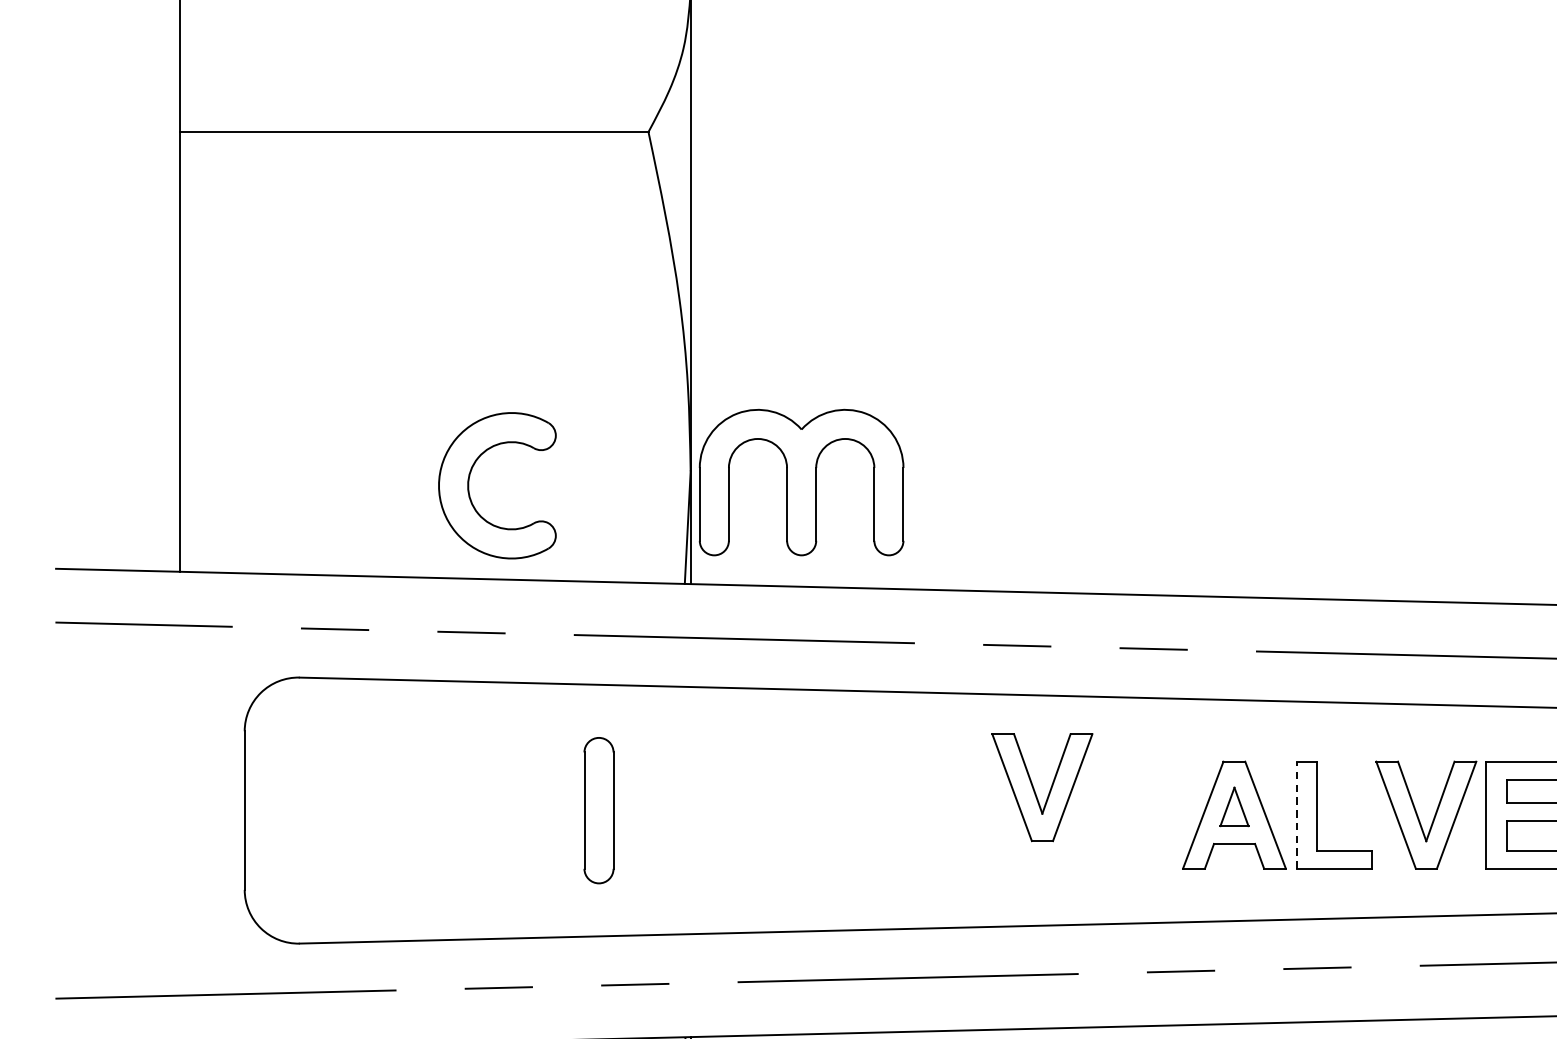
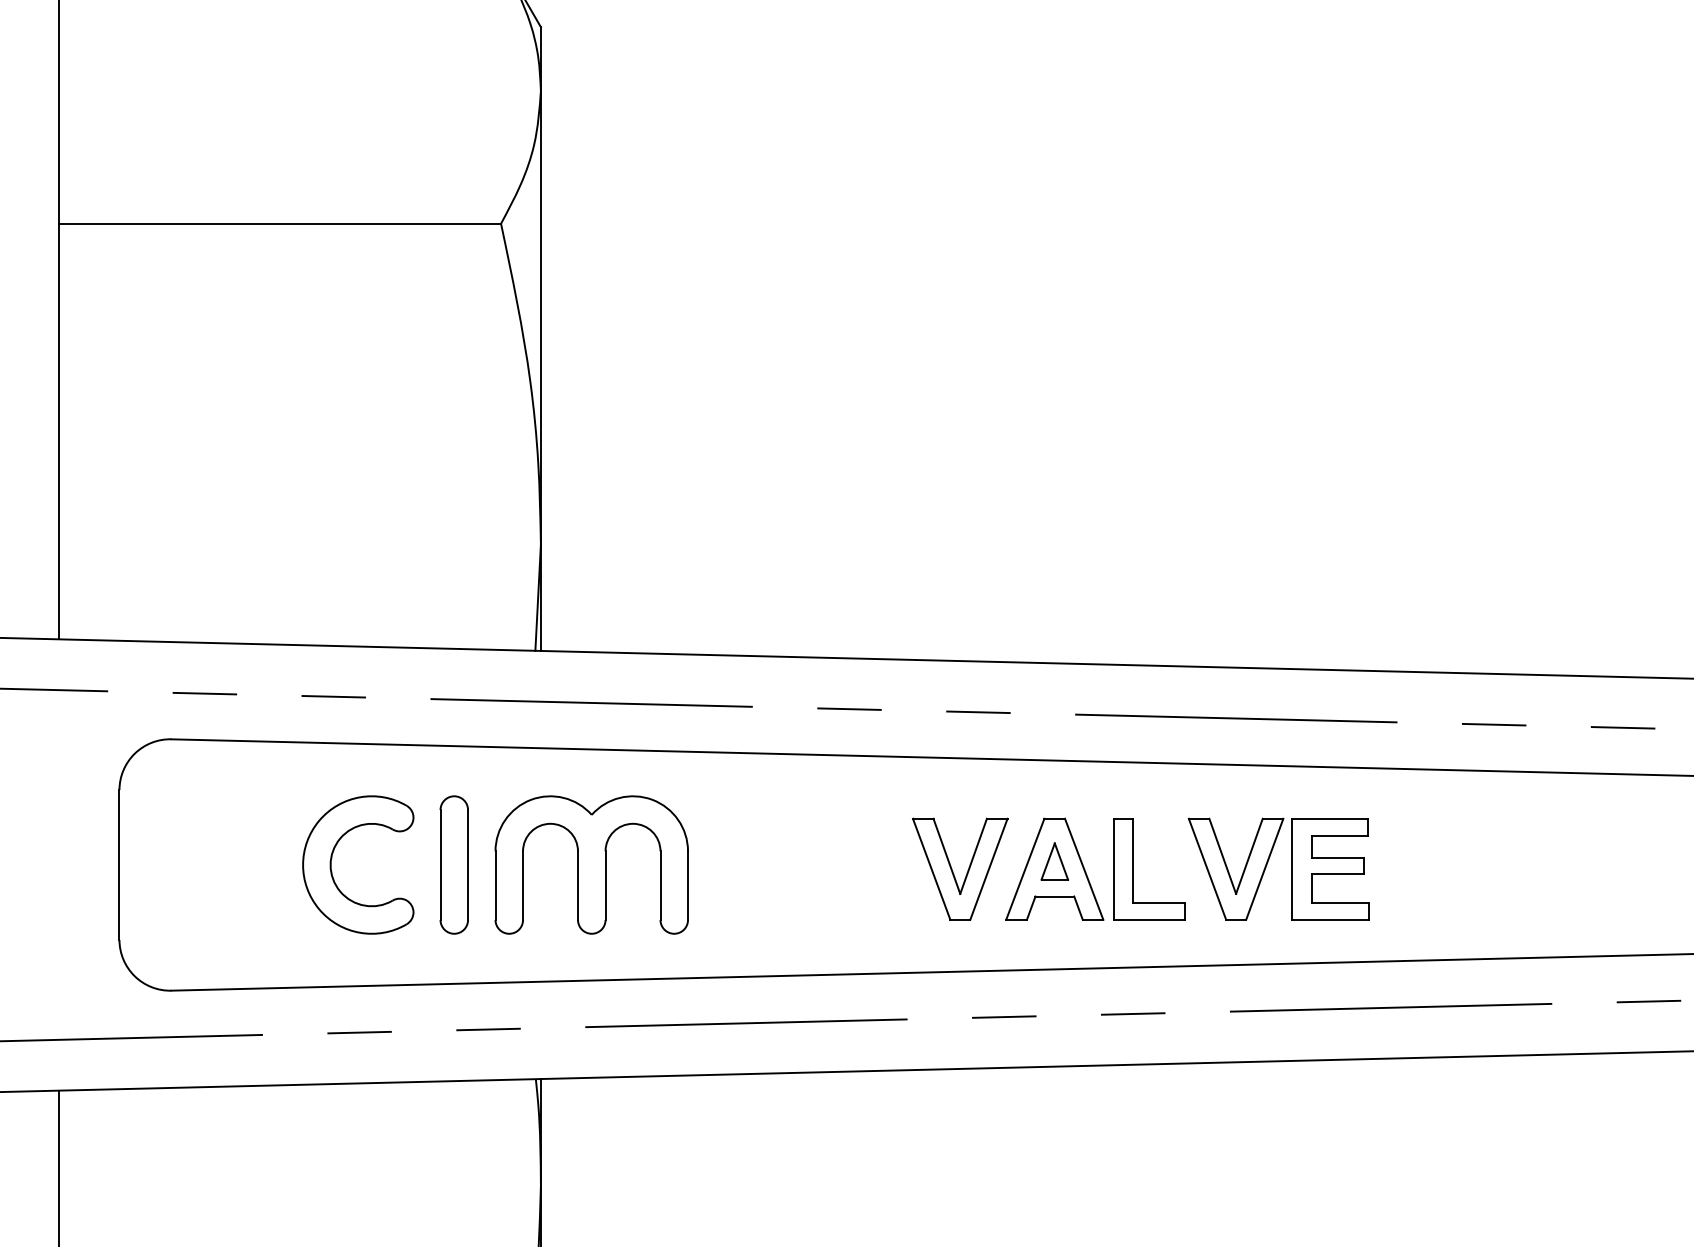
part: (470, 478) -> (332, 858), moved
part: (801, 482) -> (591, 864), moved
part: (1048, 791) -> (966, 872), moved
line: (1296, 815) -> (1113, 869), dashed -> solid

